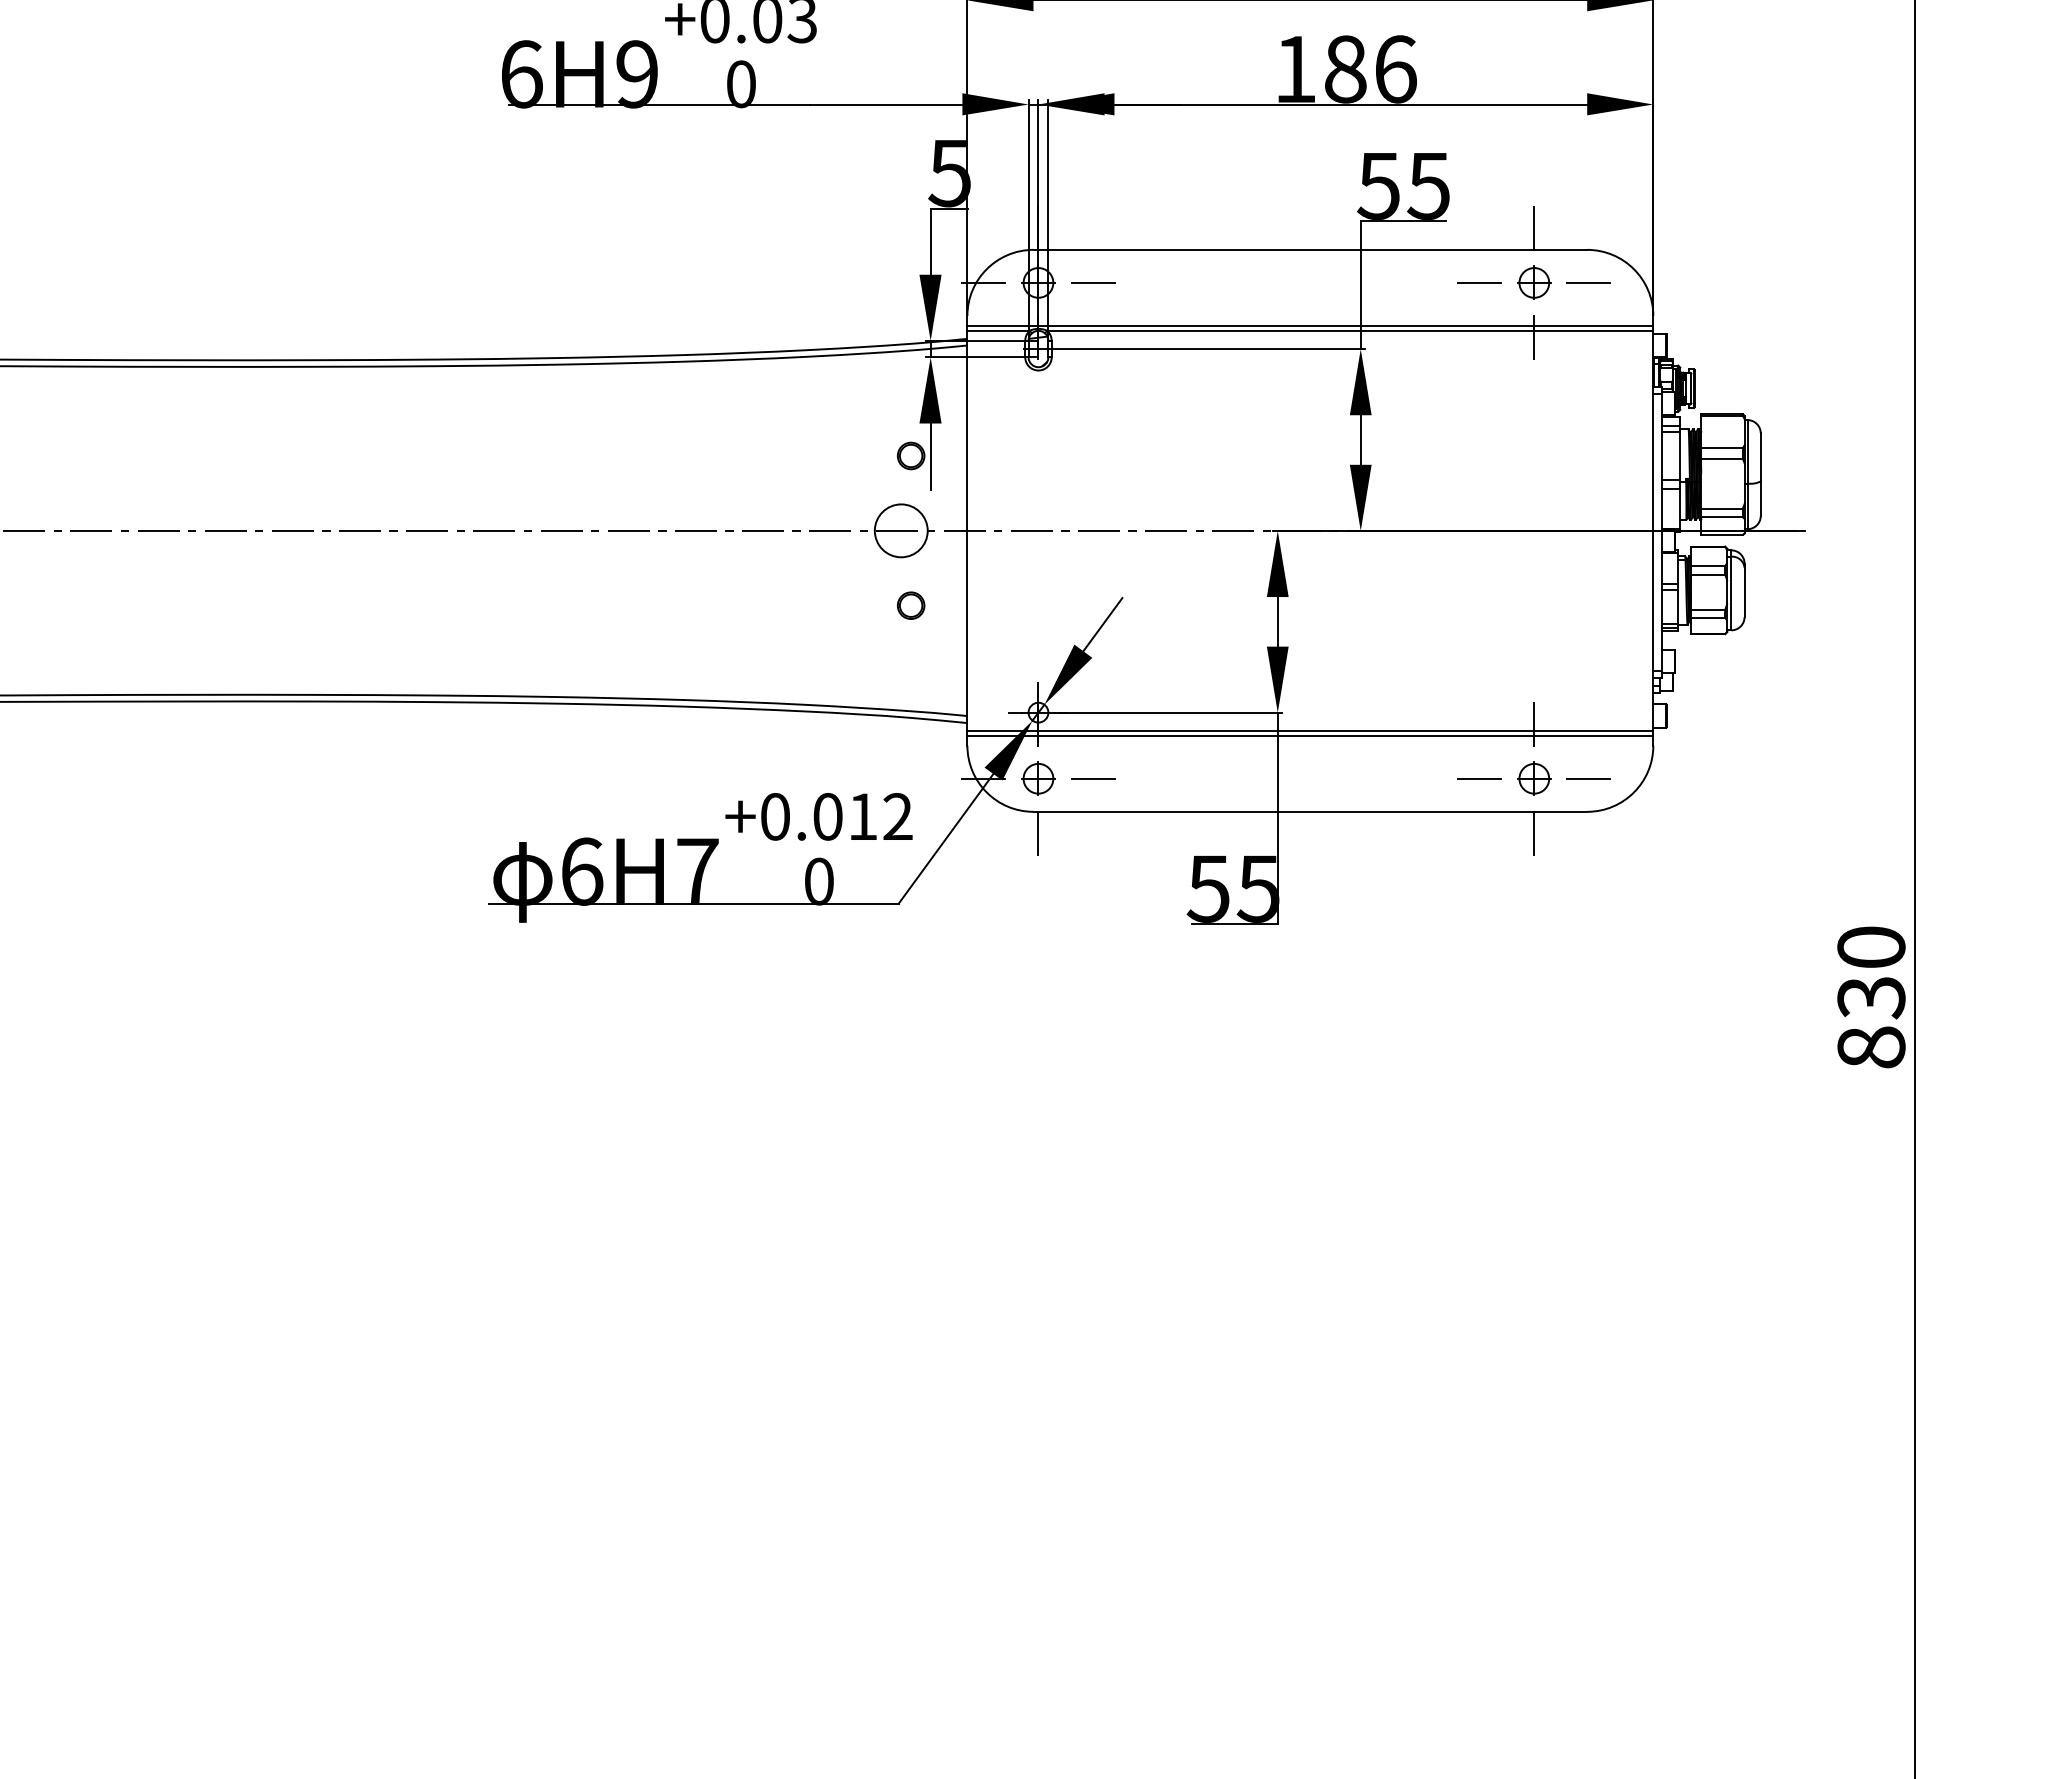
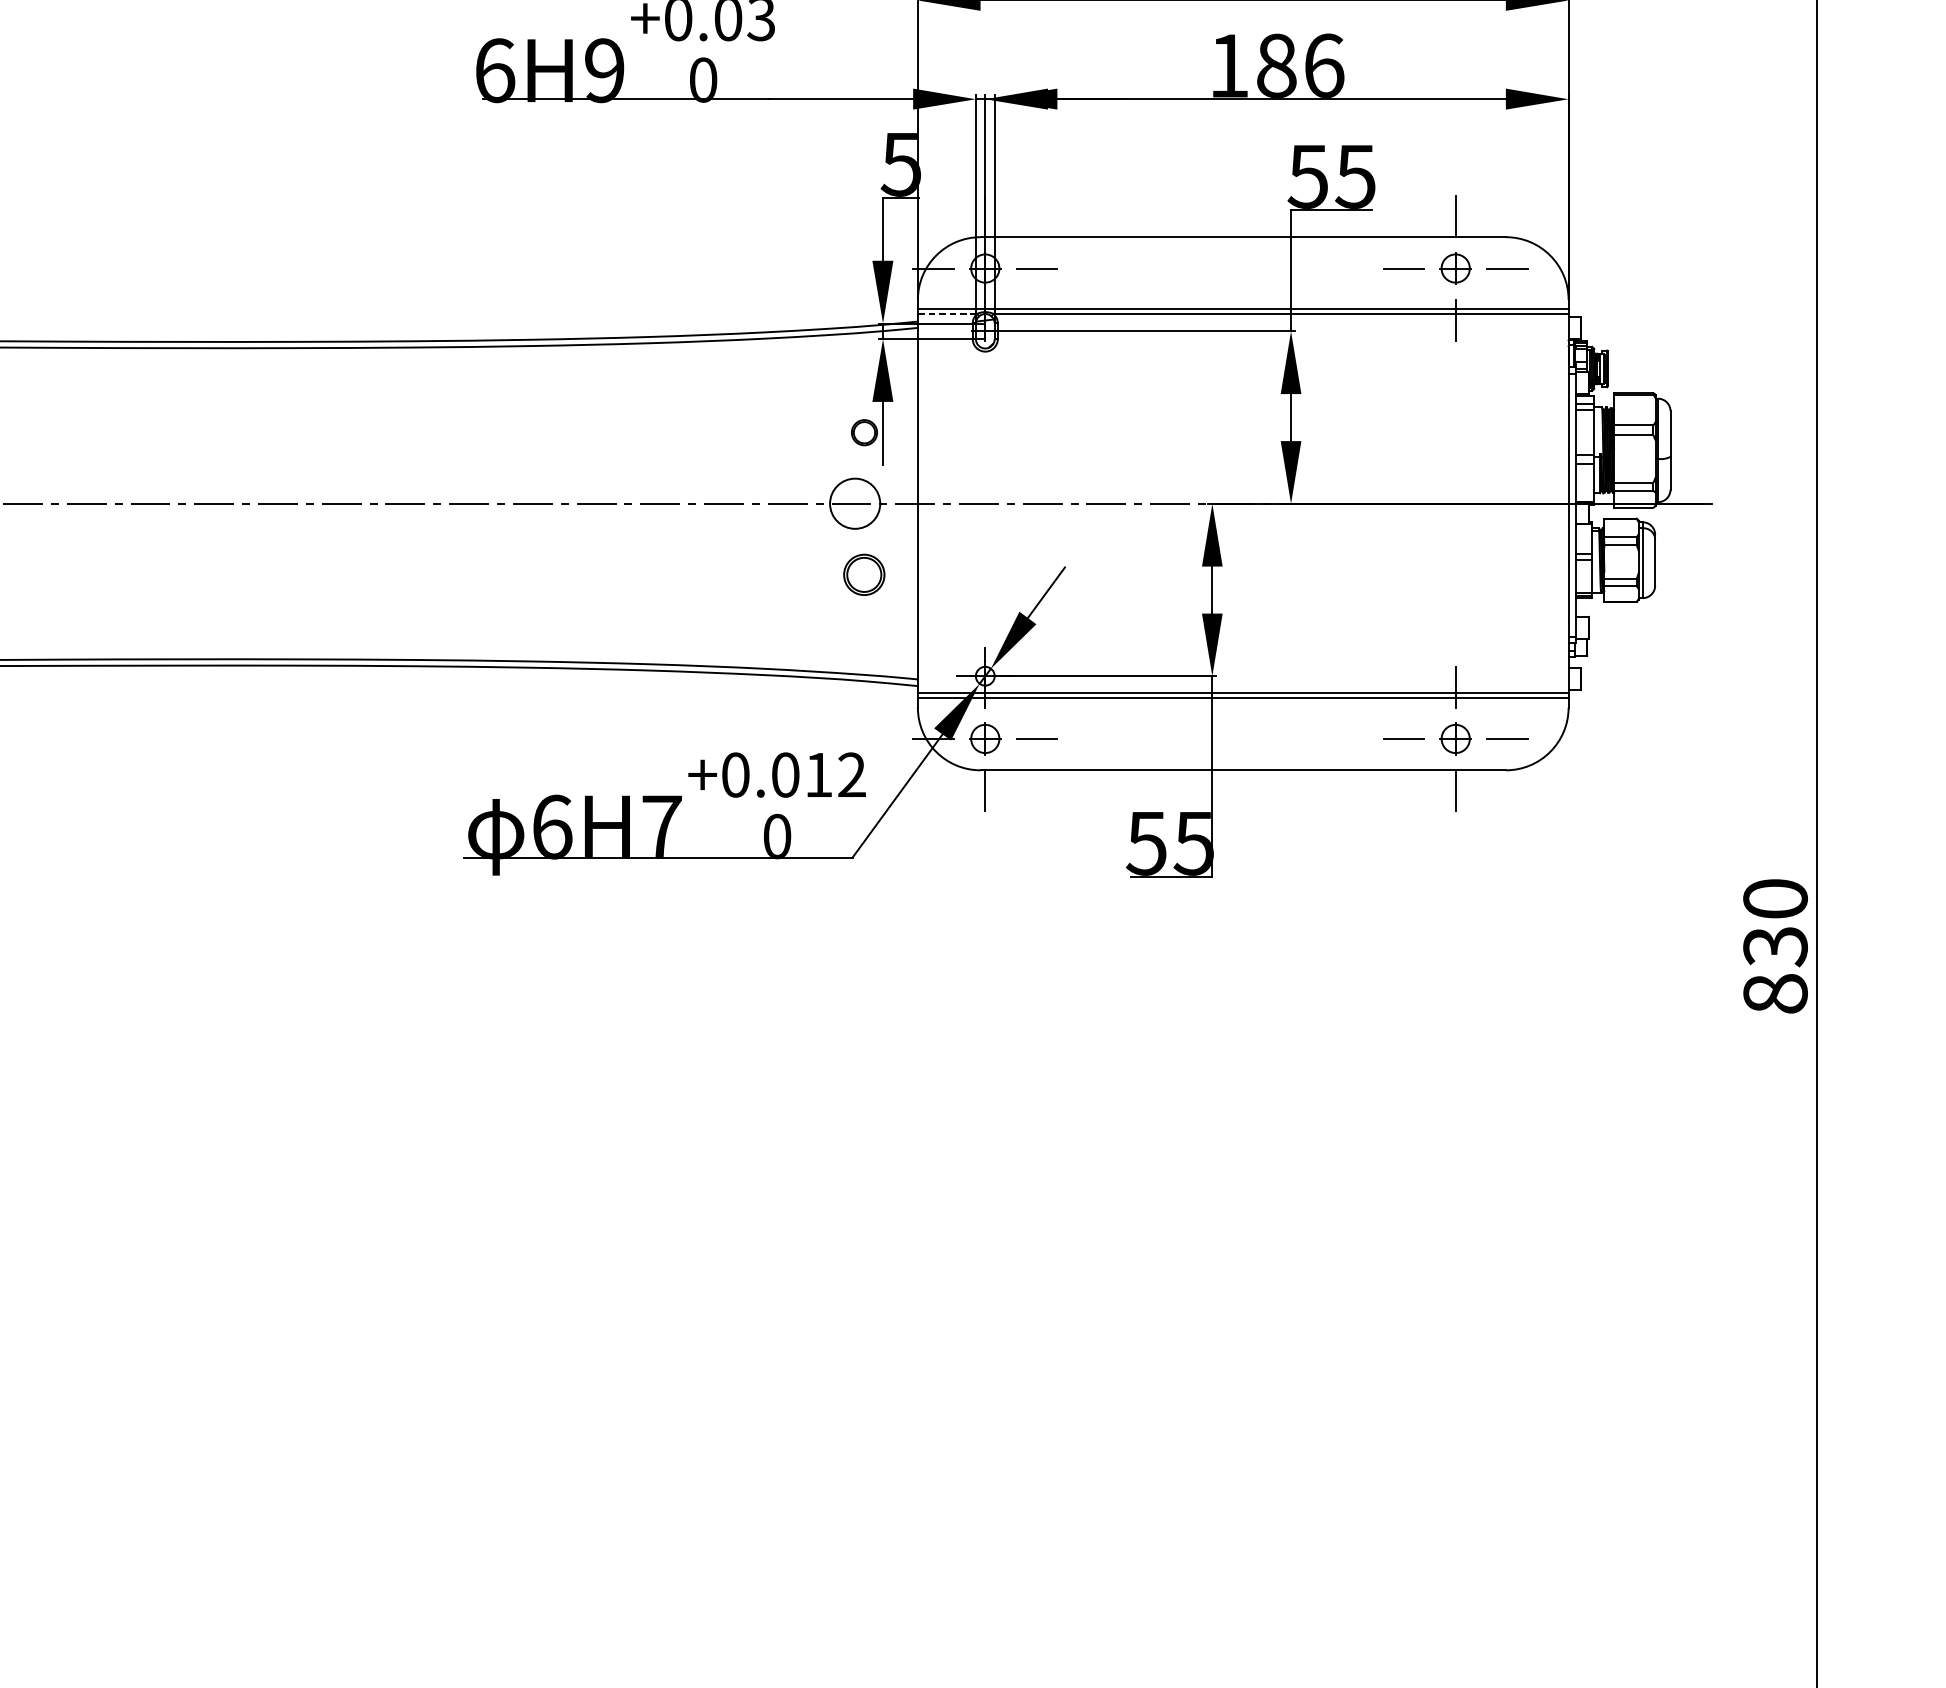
line: (998, 330) -> (947, 313), solid -> dashed
part: (911, 605) -> (864, 574), size x1.6

